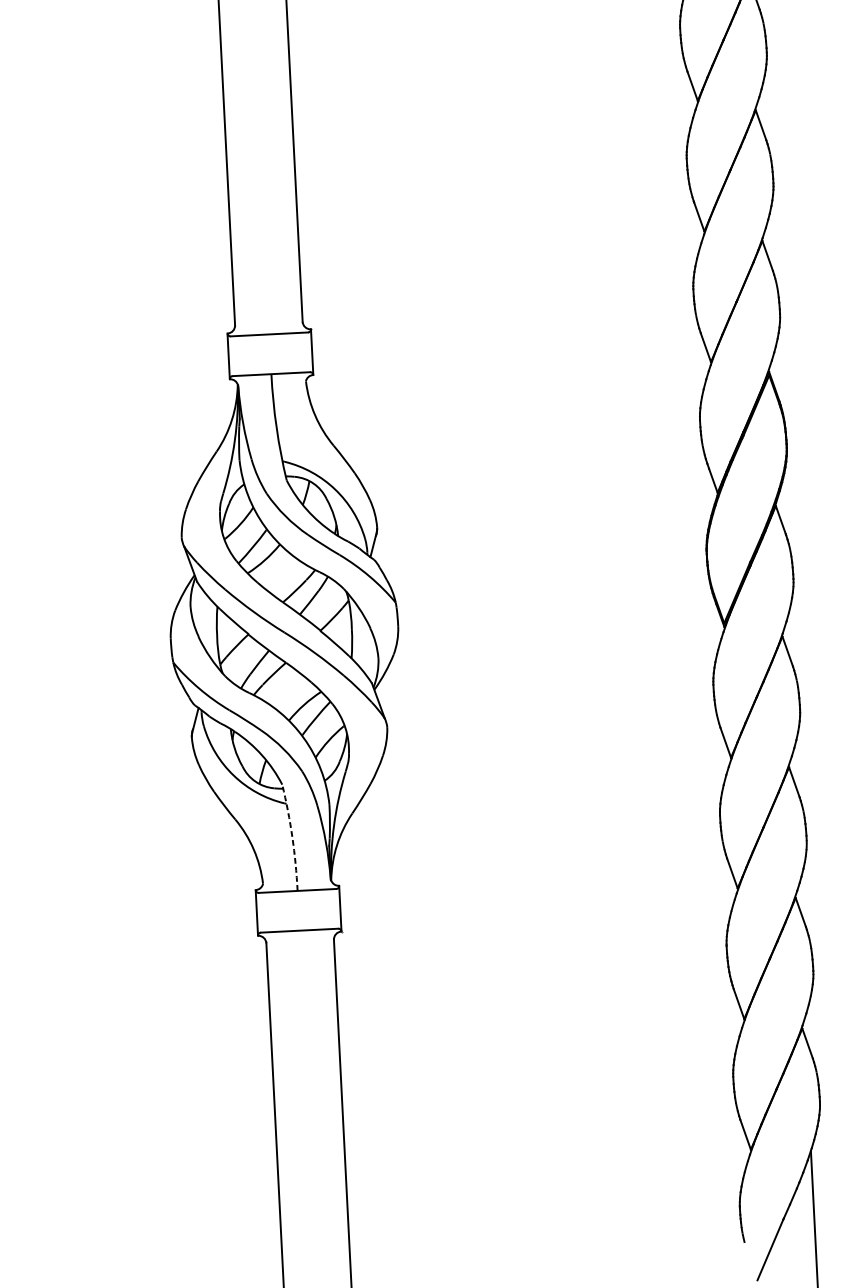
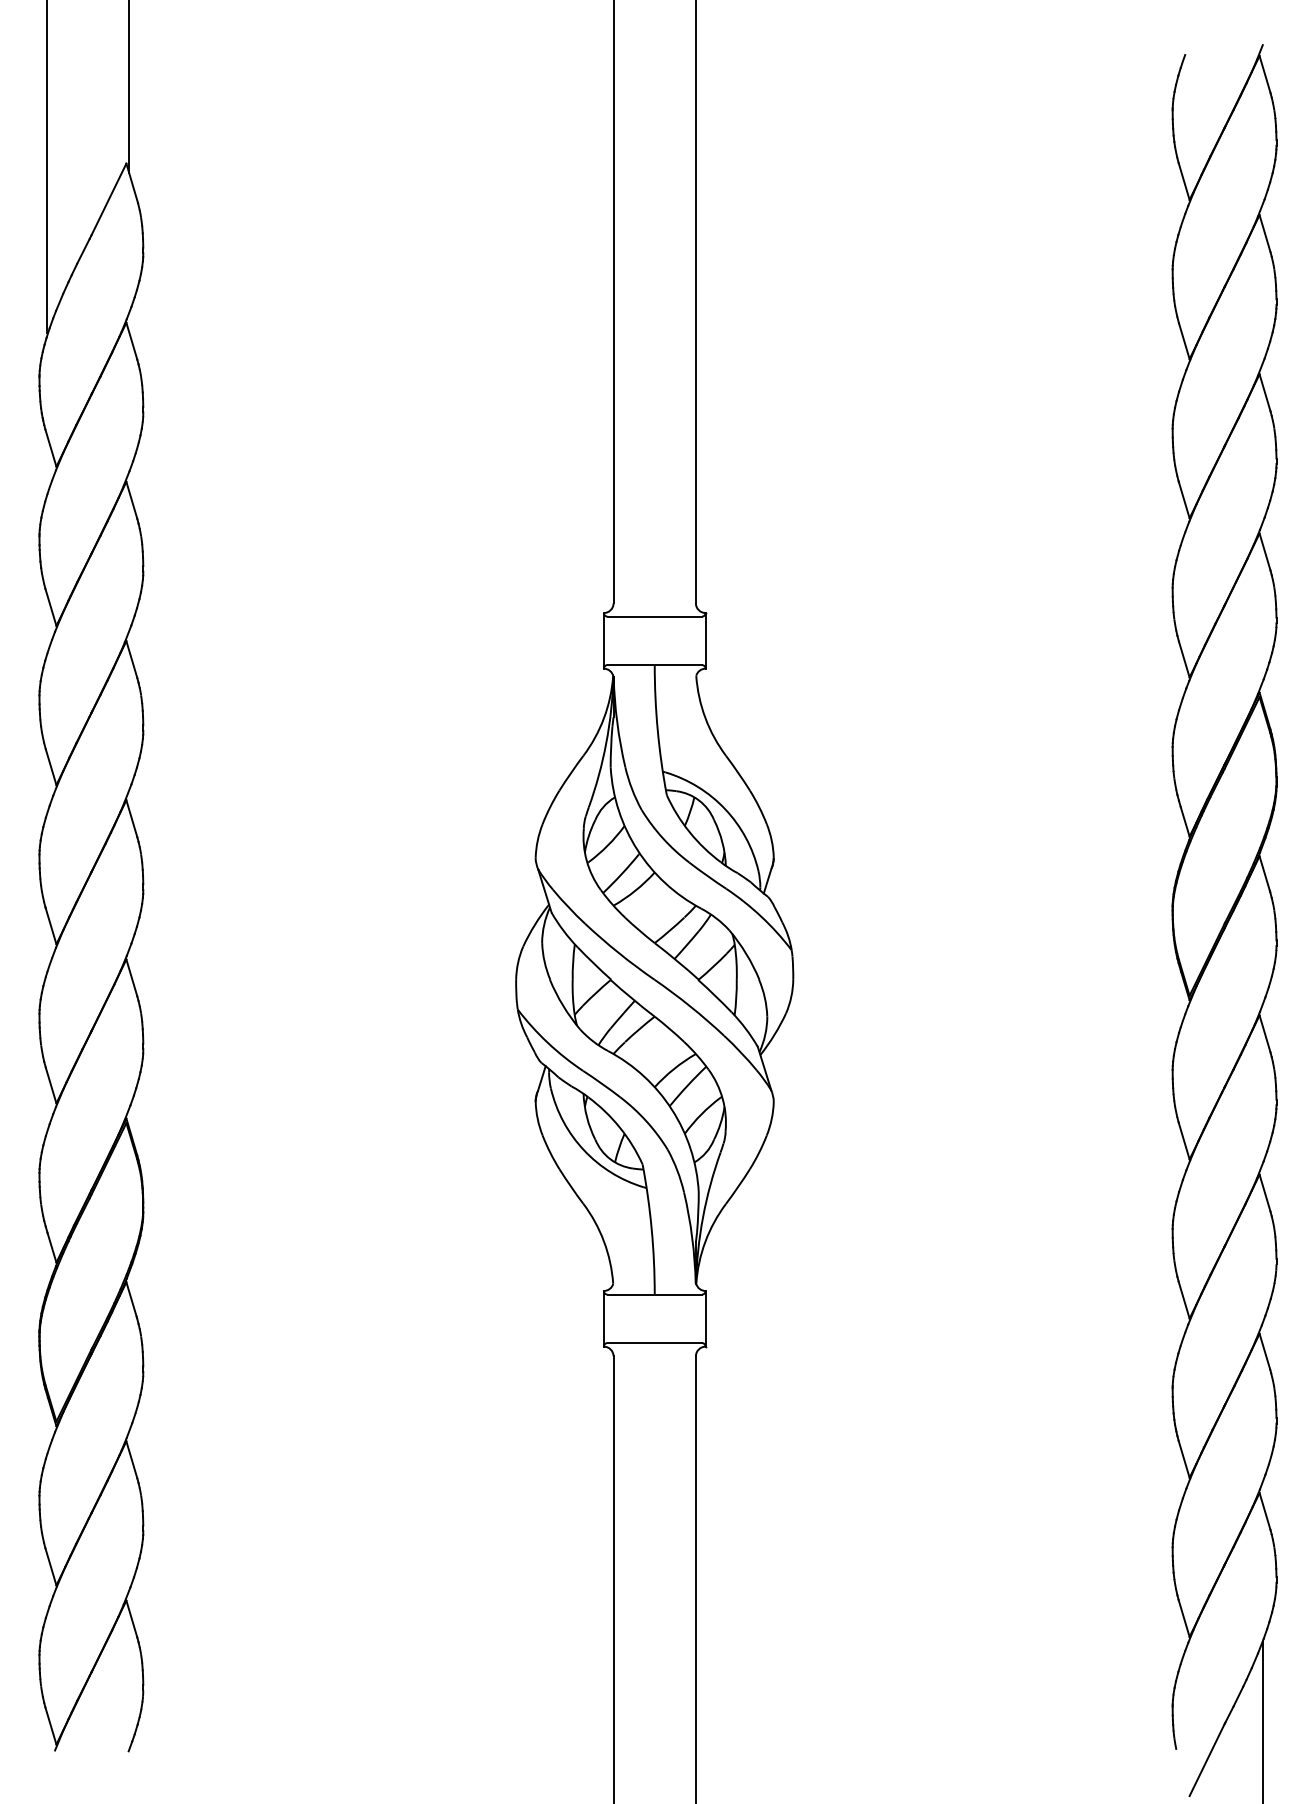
arc: (292, 837) -> (651, 1229), dashed -> solid

